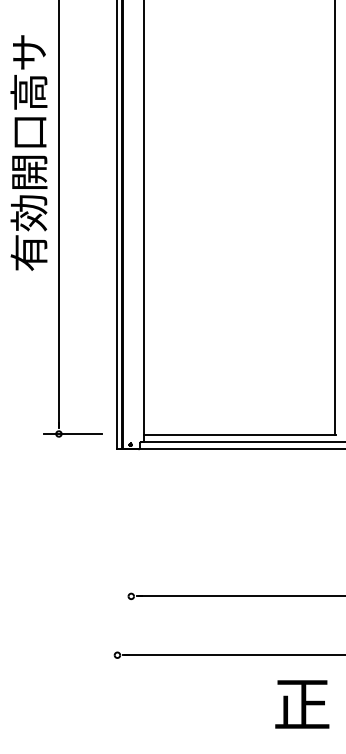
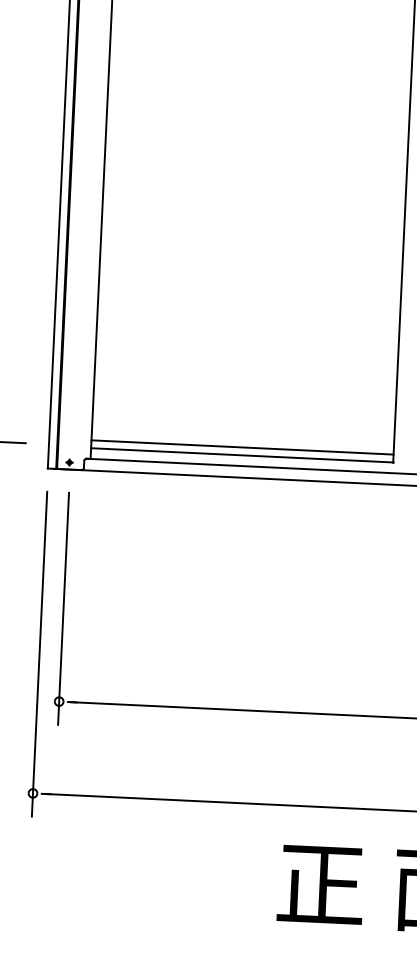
line: (239, 430) -> (242, 447), added
line: (131, 537) -> (63, 608), added
line: (117, 566) -> (39, 653), added

